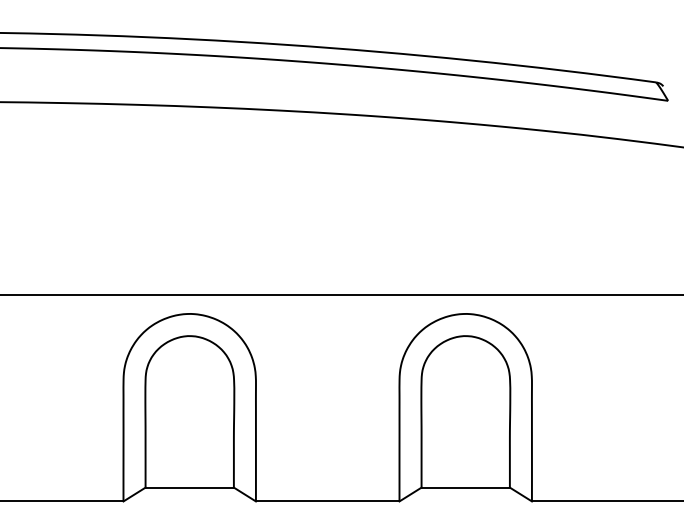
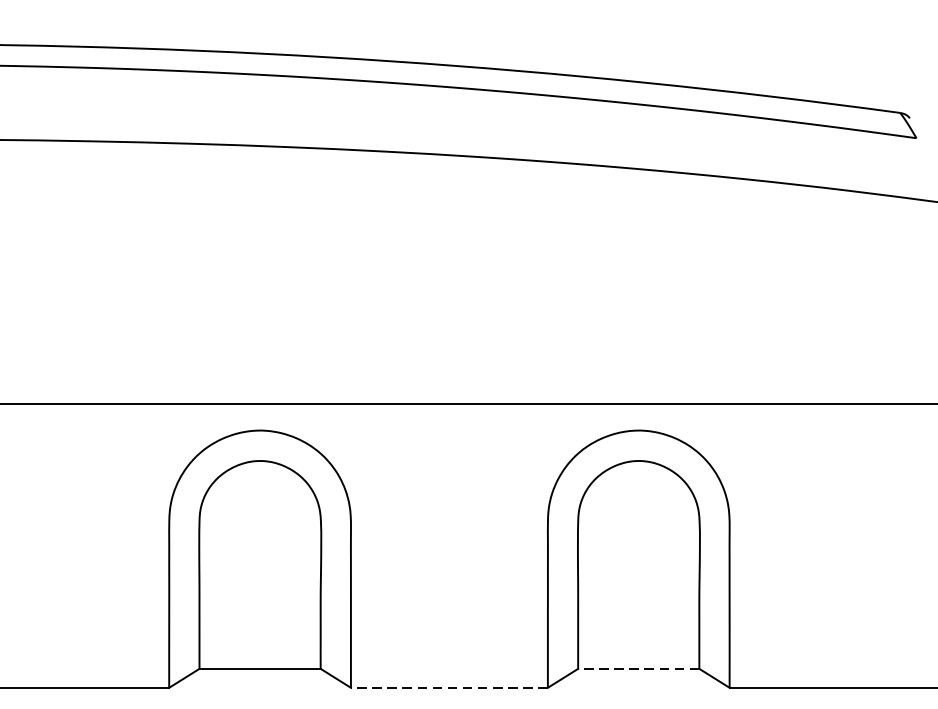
line: (465, 487) -> (638, 668), solid -> dashed
line: (327, 501) -> (449, 687), solid -> dashed

